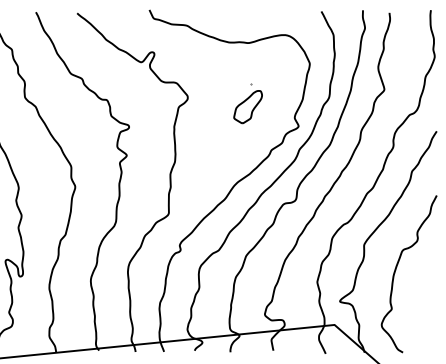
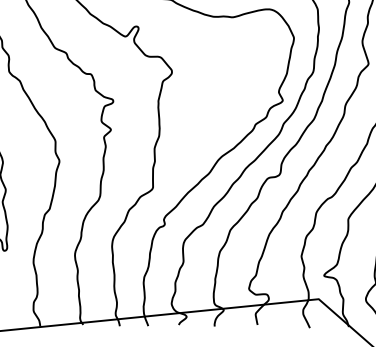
part: (247, 103) -> (231, 77), removed

